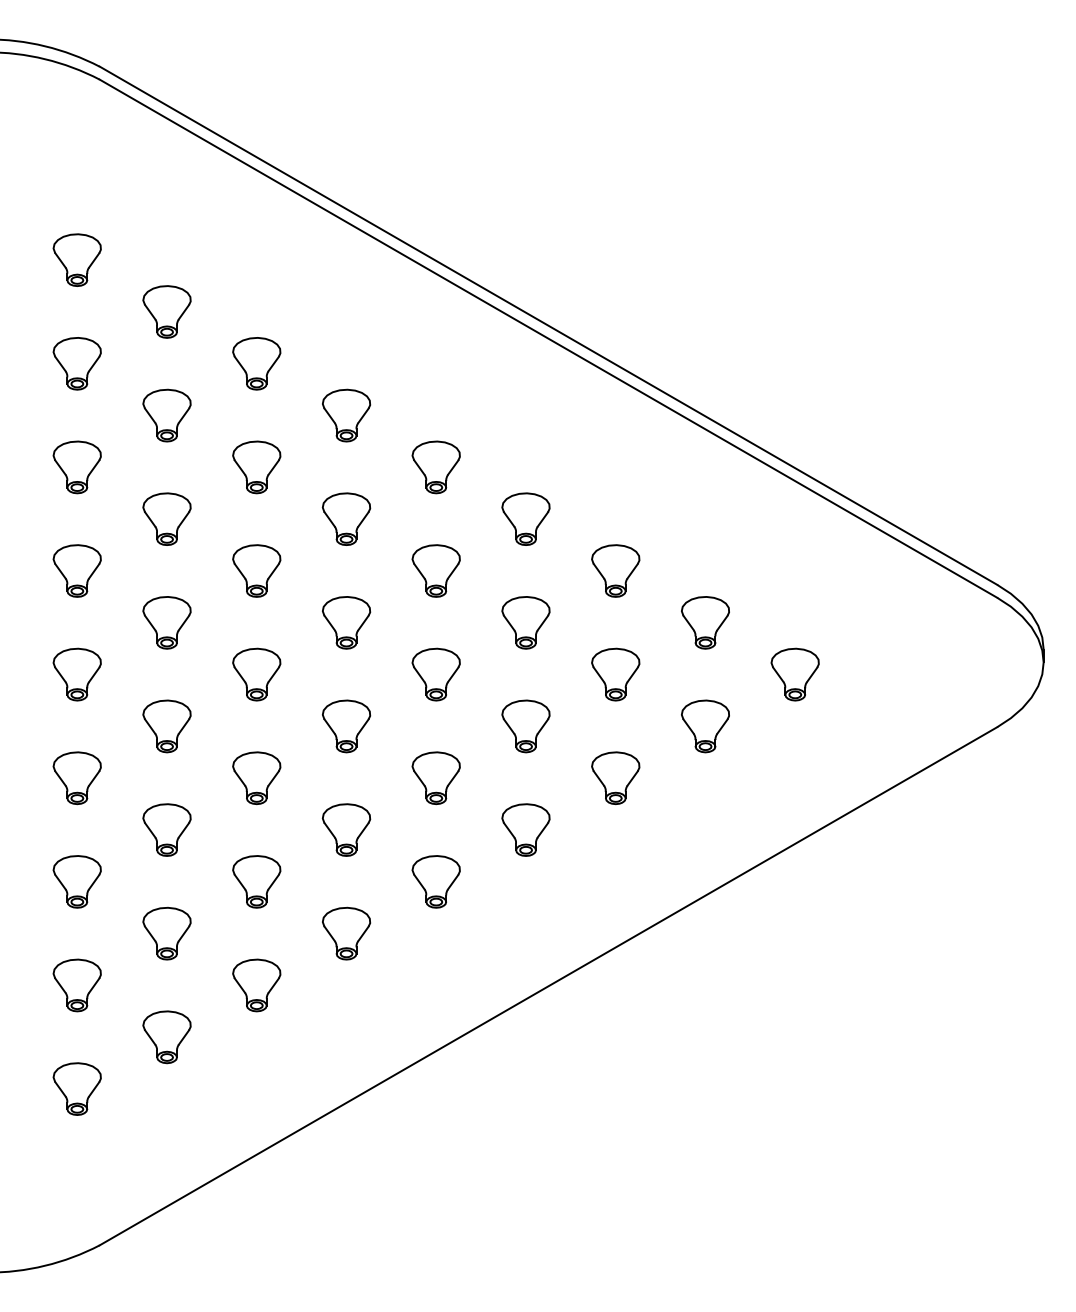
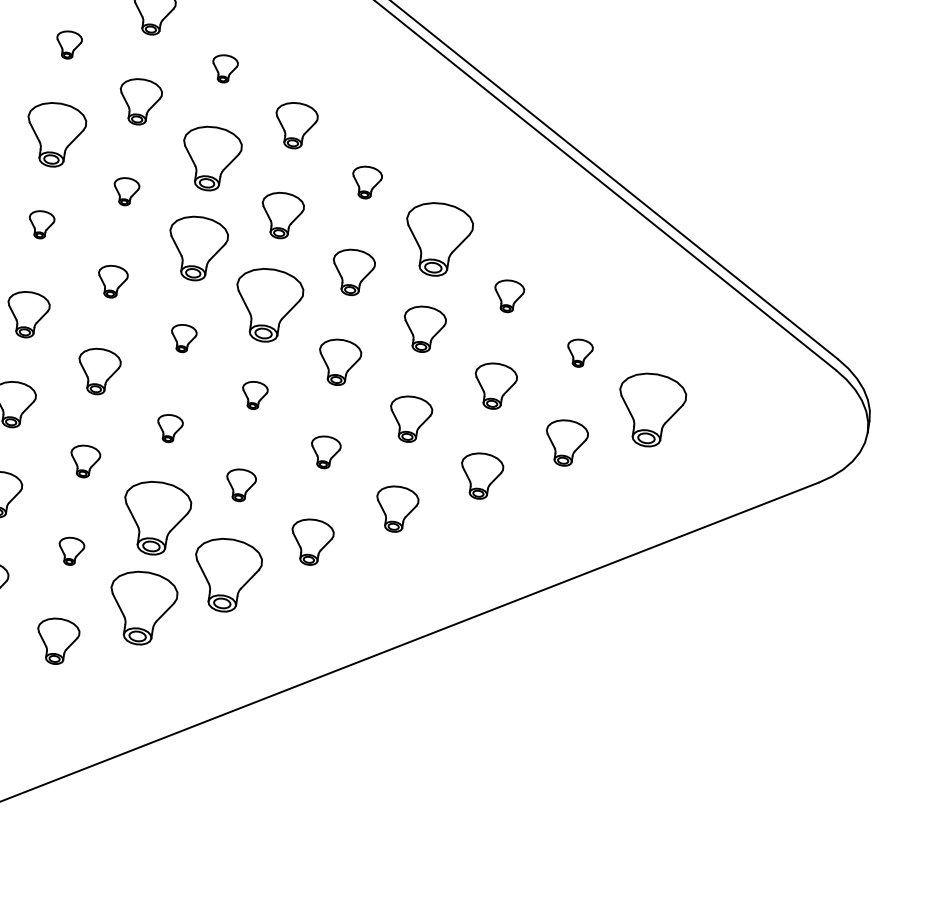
part: (76, 363) -> (68, 44), size x0.6
part: (256, 363) -> (224, 68), size x0.6
part: (76, 467) -> (54, 134), size x1.4
part: (256, 467) -> (210, 158), size x1.4
part: (435, 467) -> (365, 182), size x0.7
part: (166, 518) -> (125, 191), size x0.6
part: (525, 518) -> (437, 238), size x1.6
part: (76, 570) -> (40, 224), size x0.6
part: (256, 570) -> (196, 248), size x1.4
part: (615, 570) -> (508, 295), size x0.7
part: (166, 622) -> (111, 281), size x0.7
part: (346, 622) -> (268, 305), size x1.6
part: (705, 622) -> (579, 352), size x0.6
part: (256, 674) -> (183, 338), size x0.6
part: (794, 674) -> (649, 409), size x1.6
part: (346, 726) -> (254, 395), size x0.6
part: (256, 778) -> (169, 428), size x0.6
part: (435, 778) -> (324, 452), size x0.7
part: (166, 829) -> (84, 461), size x0.7
part: (346, 829) -> (240, 484), size x0.7
part: (256, 881) -> (155, 518), size x1.6
part: (166, 933) -> (70, 551), size x0.6
part: (346, 933) -> (226, 575), size x1.6
part: (256, 985) -> (141, 608), size x1.6

